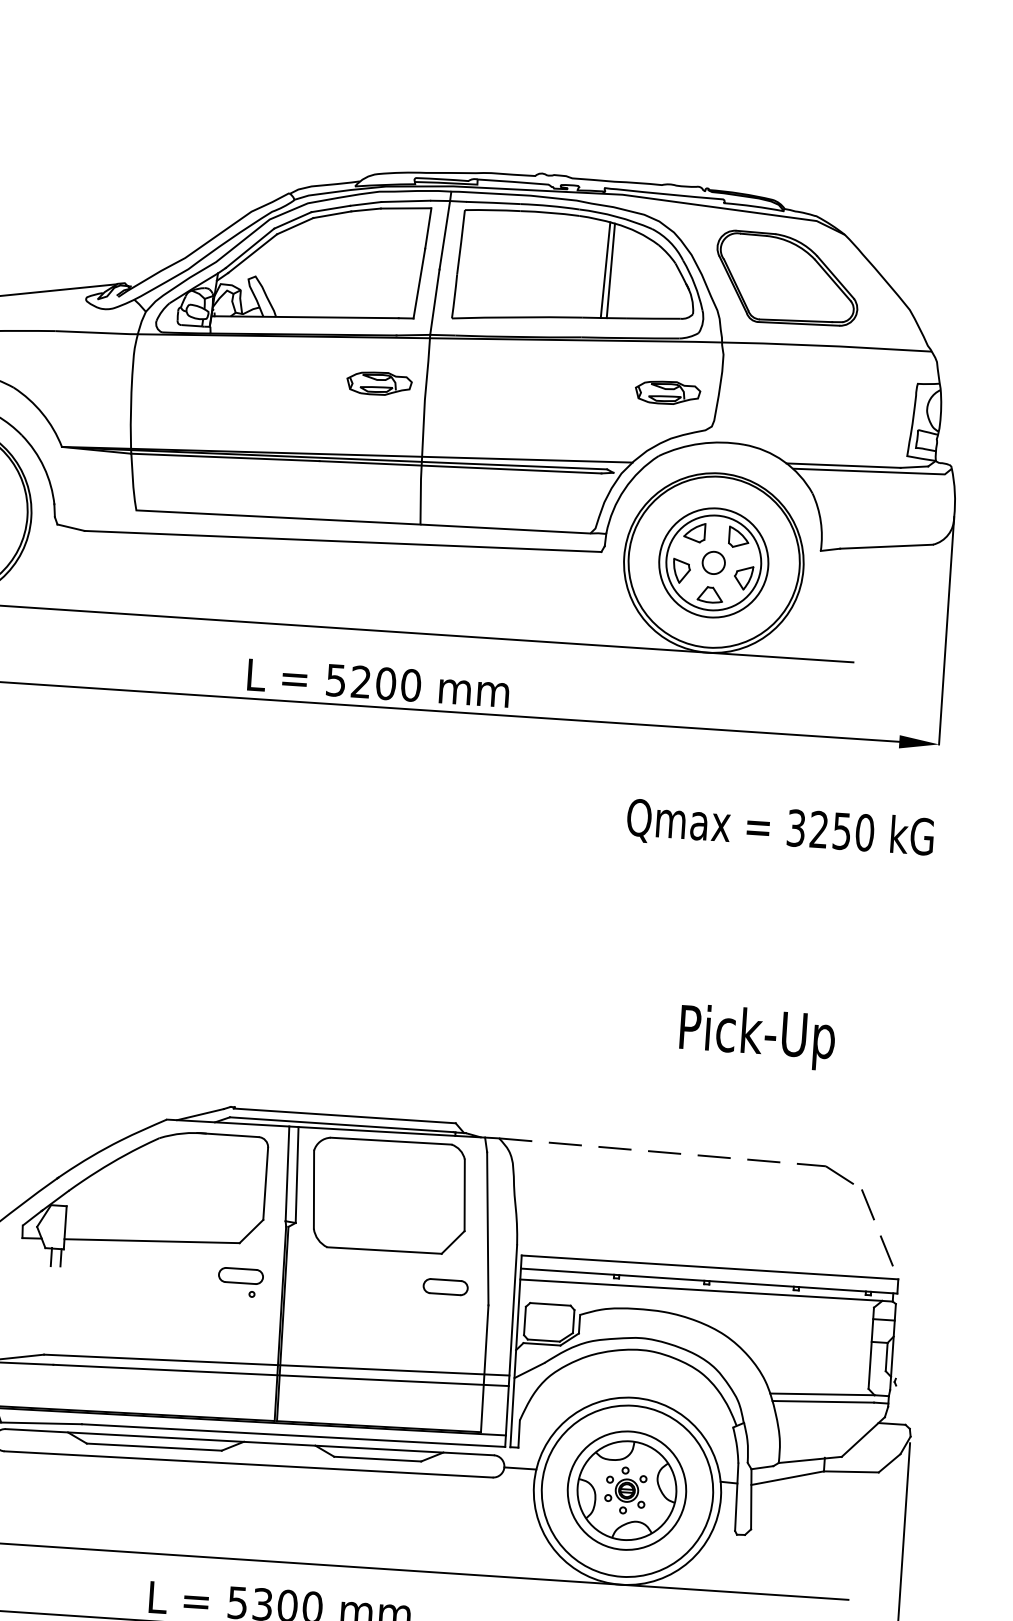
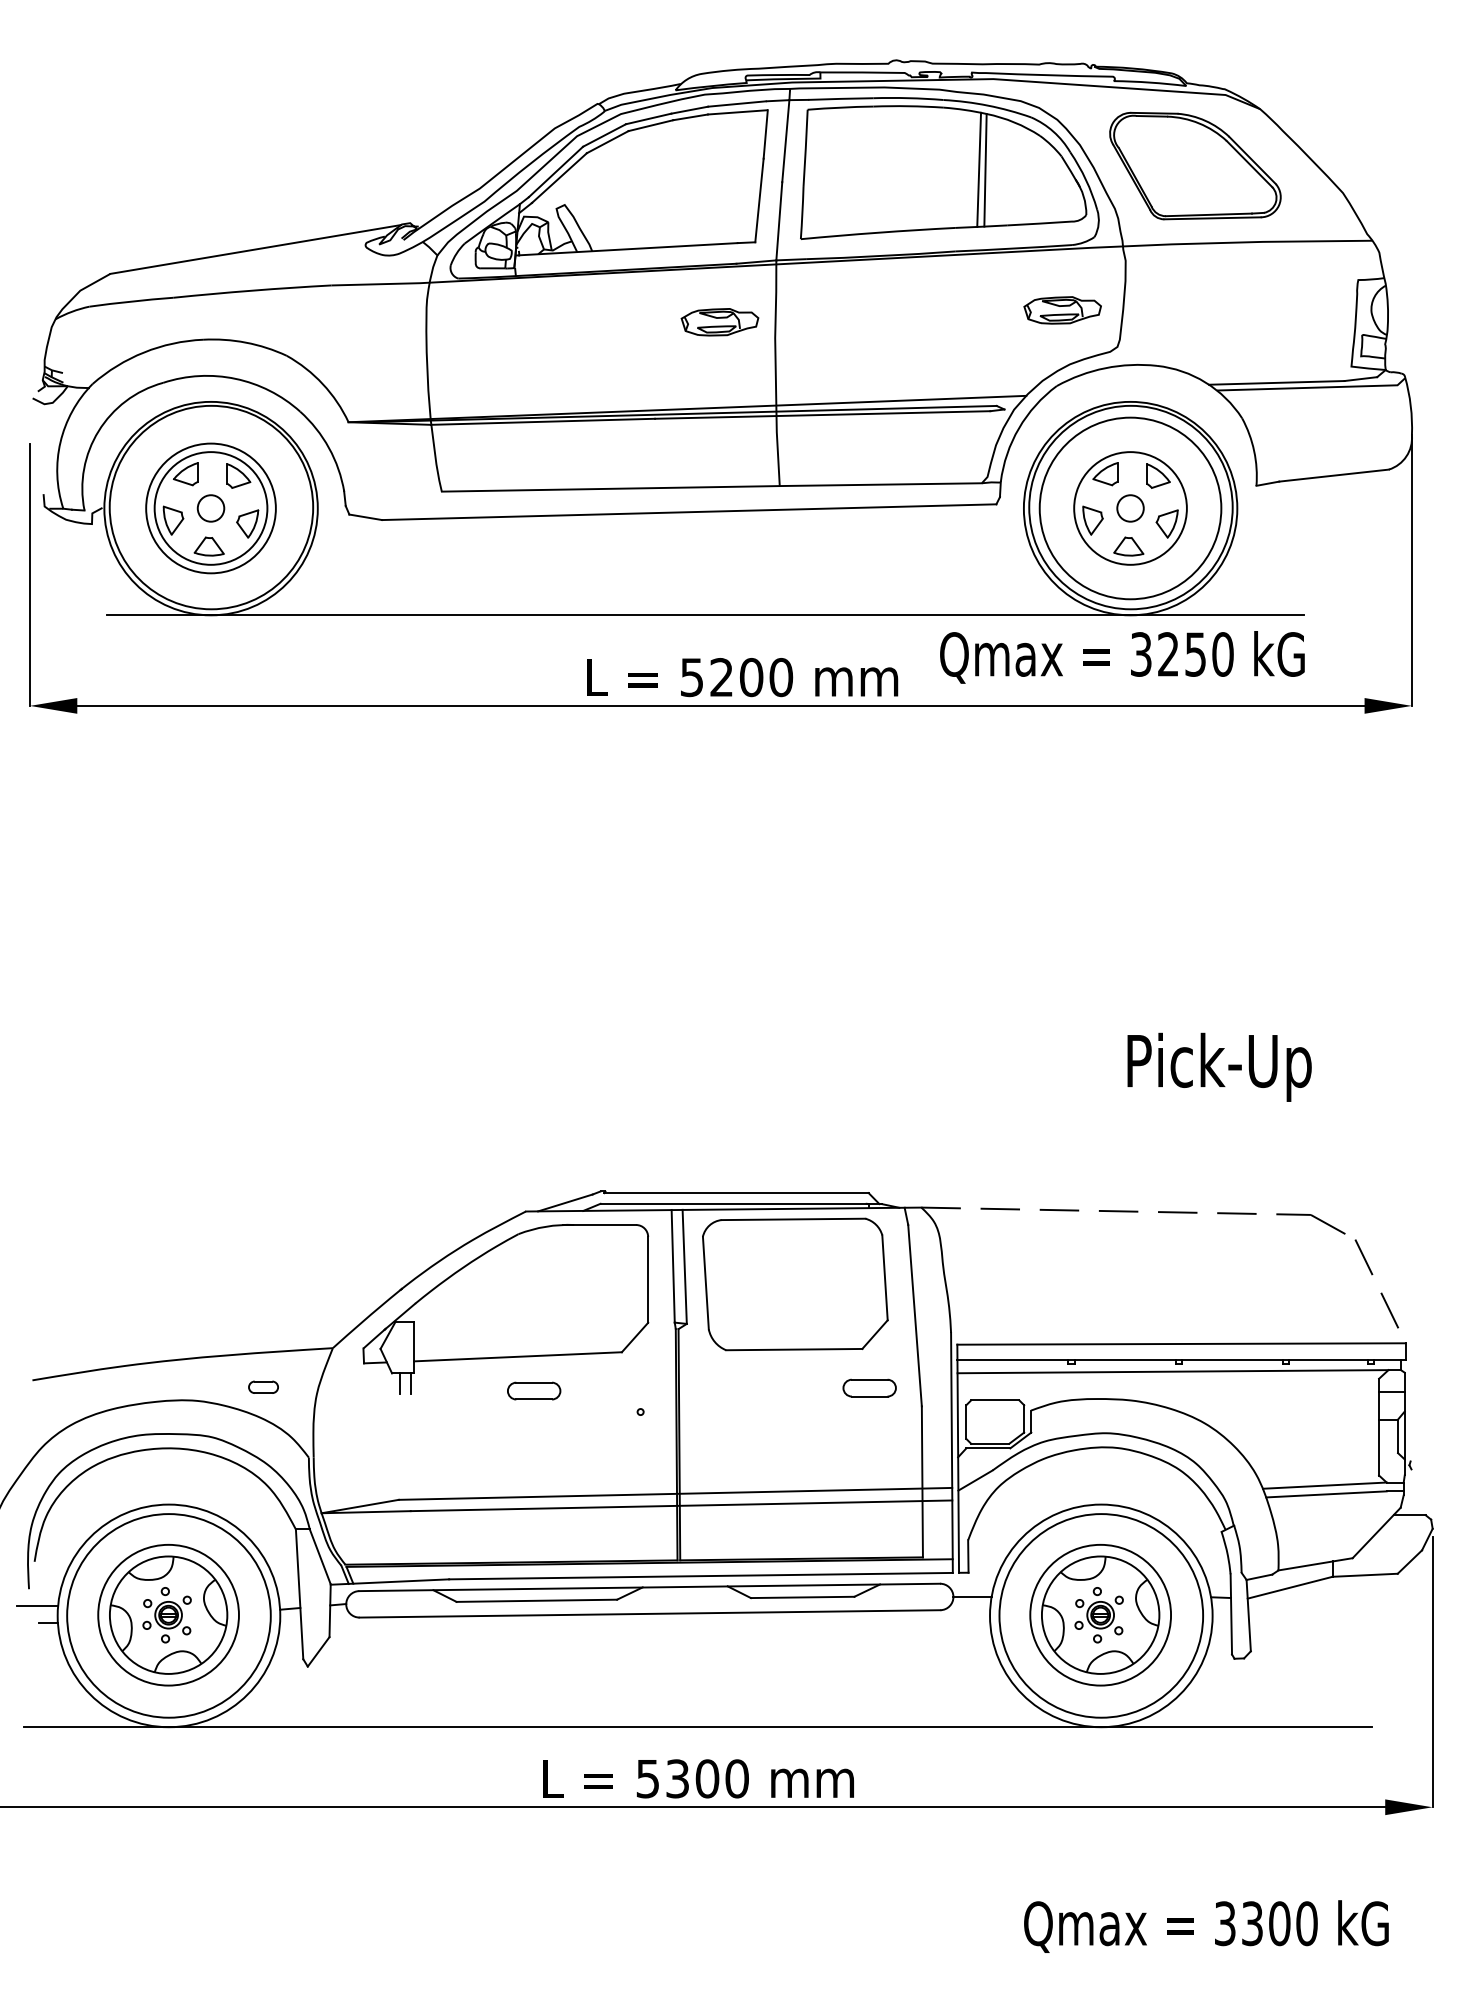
circle: (713, 562) -> (1130, 508), size x1.4
text: (780, 829) -> (1122, 657), moved
part: (241, 1275) -> (534, 1390), moved

